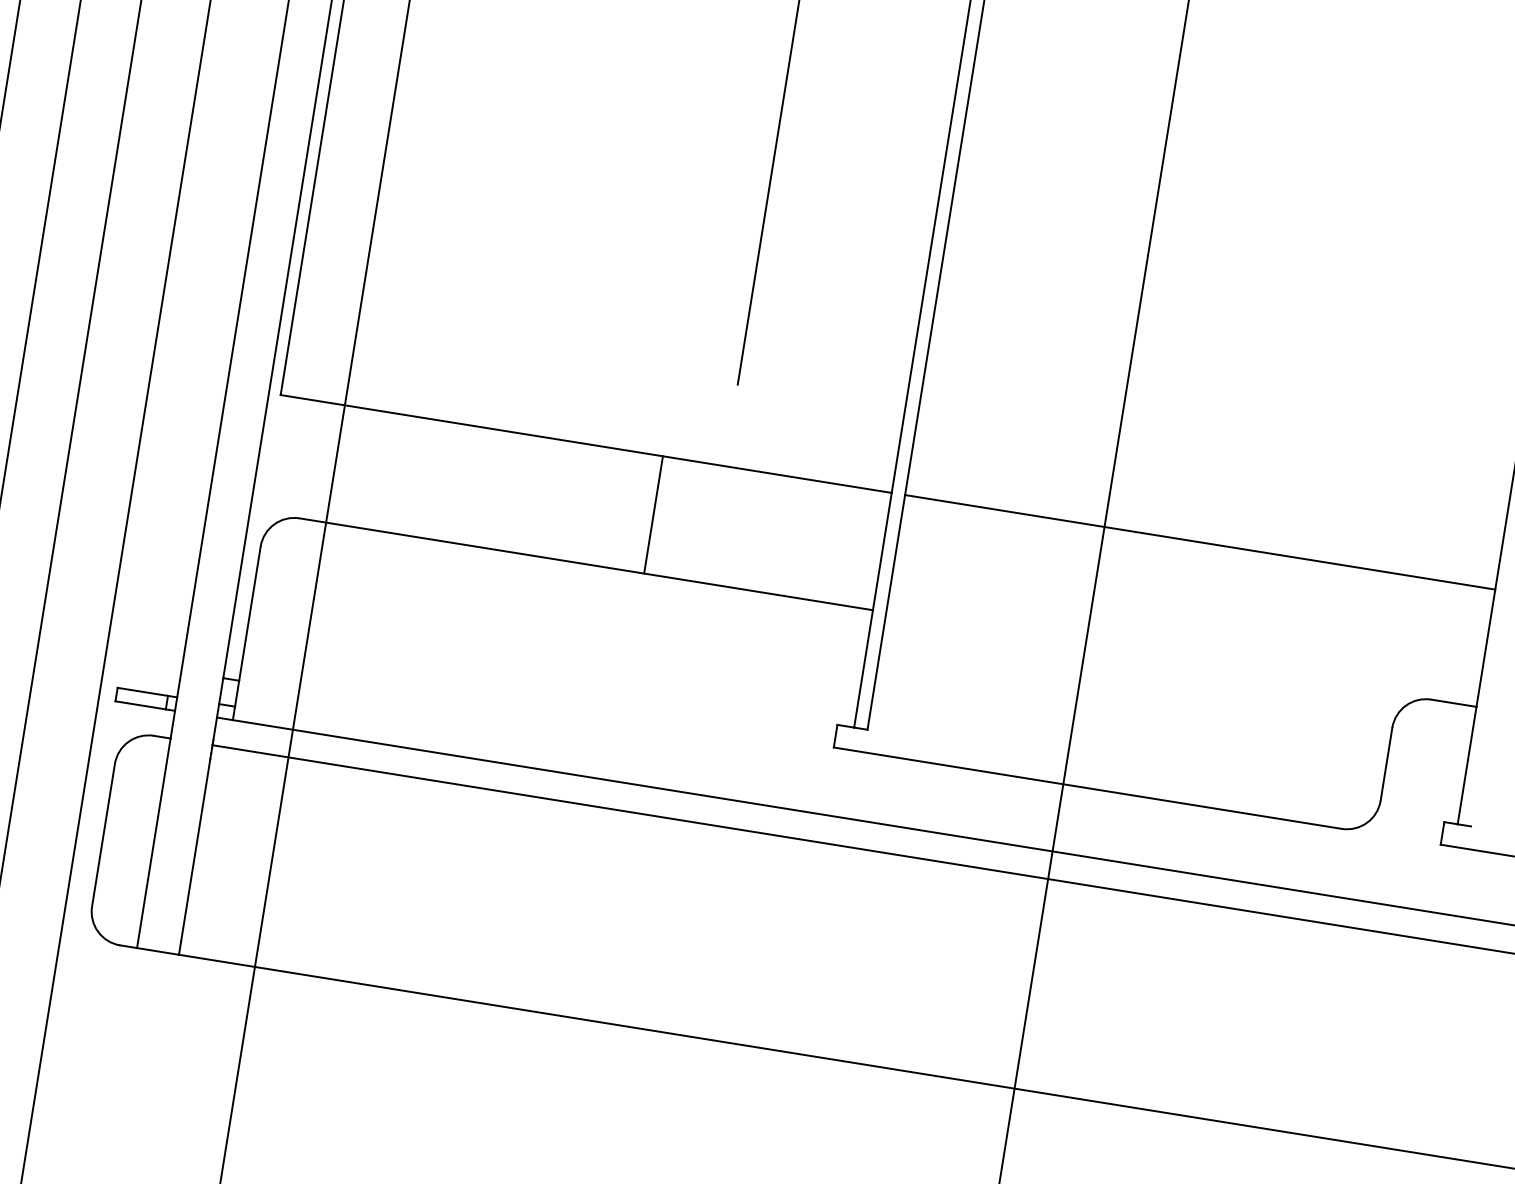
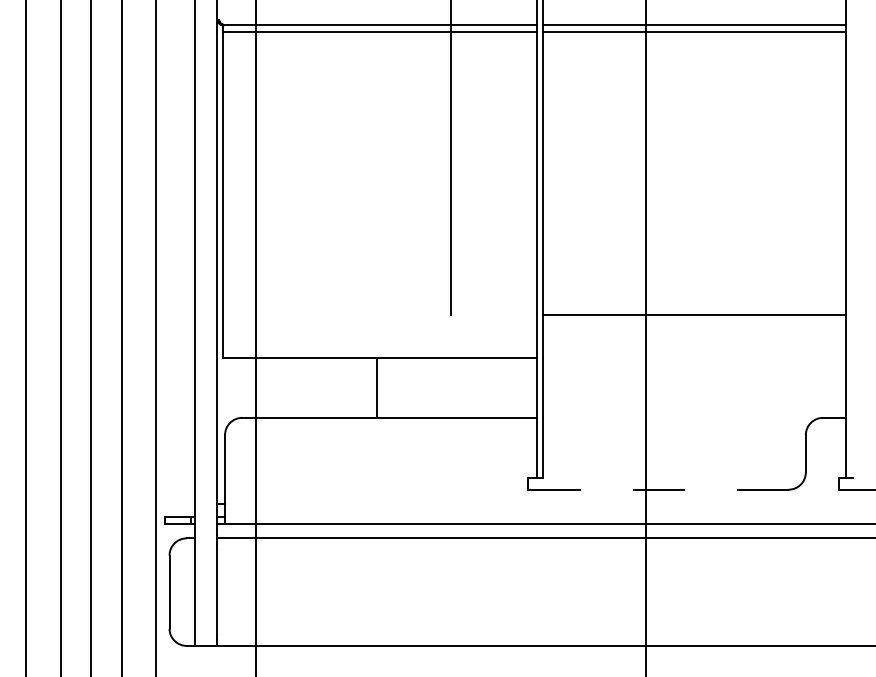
line: (654, 514) -> (377, 387), moved
line: (1199, 541) -> (694, 314), moved
line: (1086, 787) -> (657, 489), solid -> dashed

